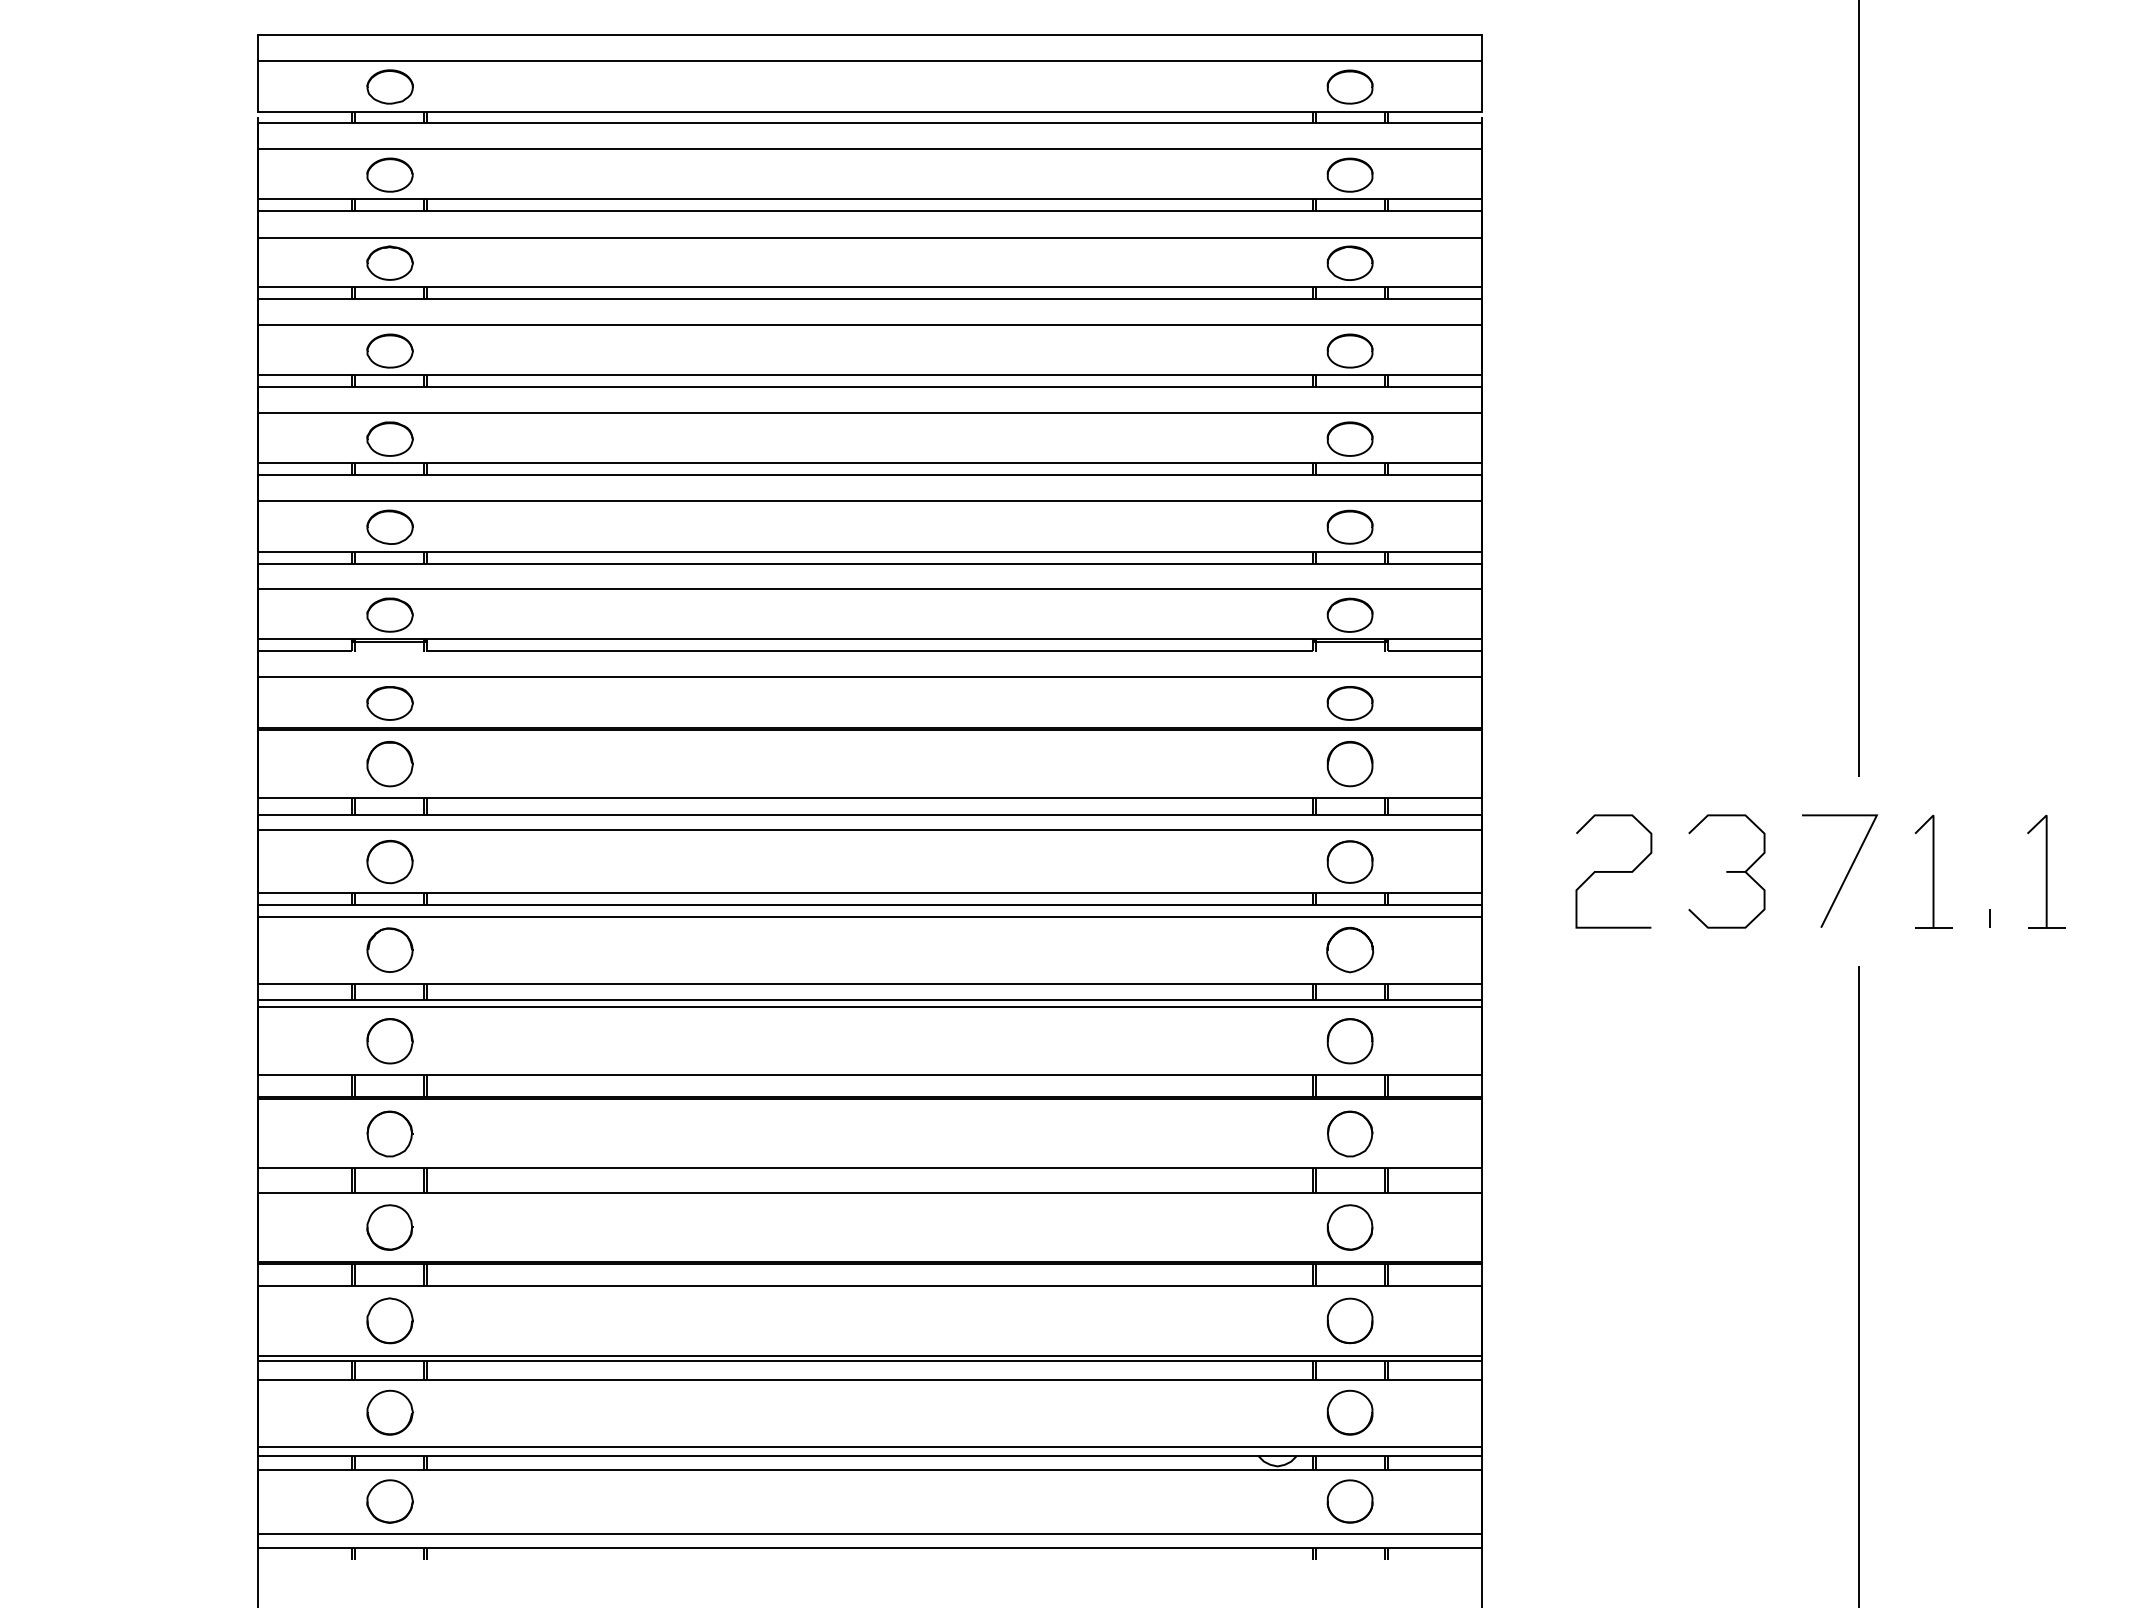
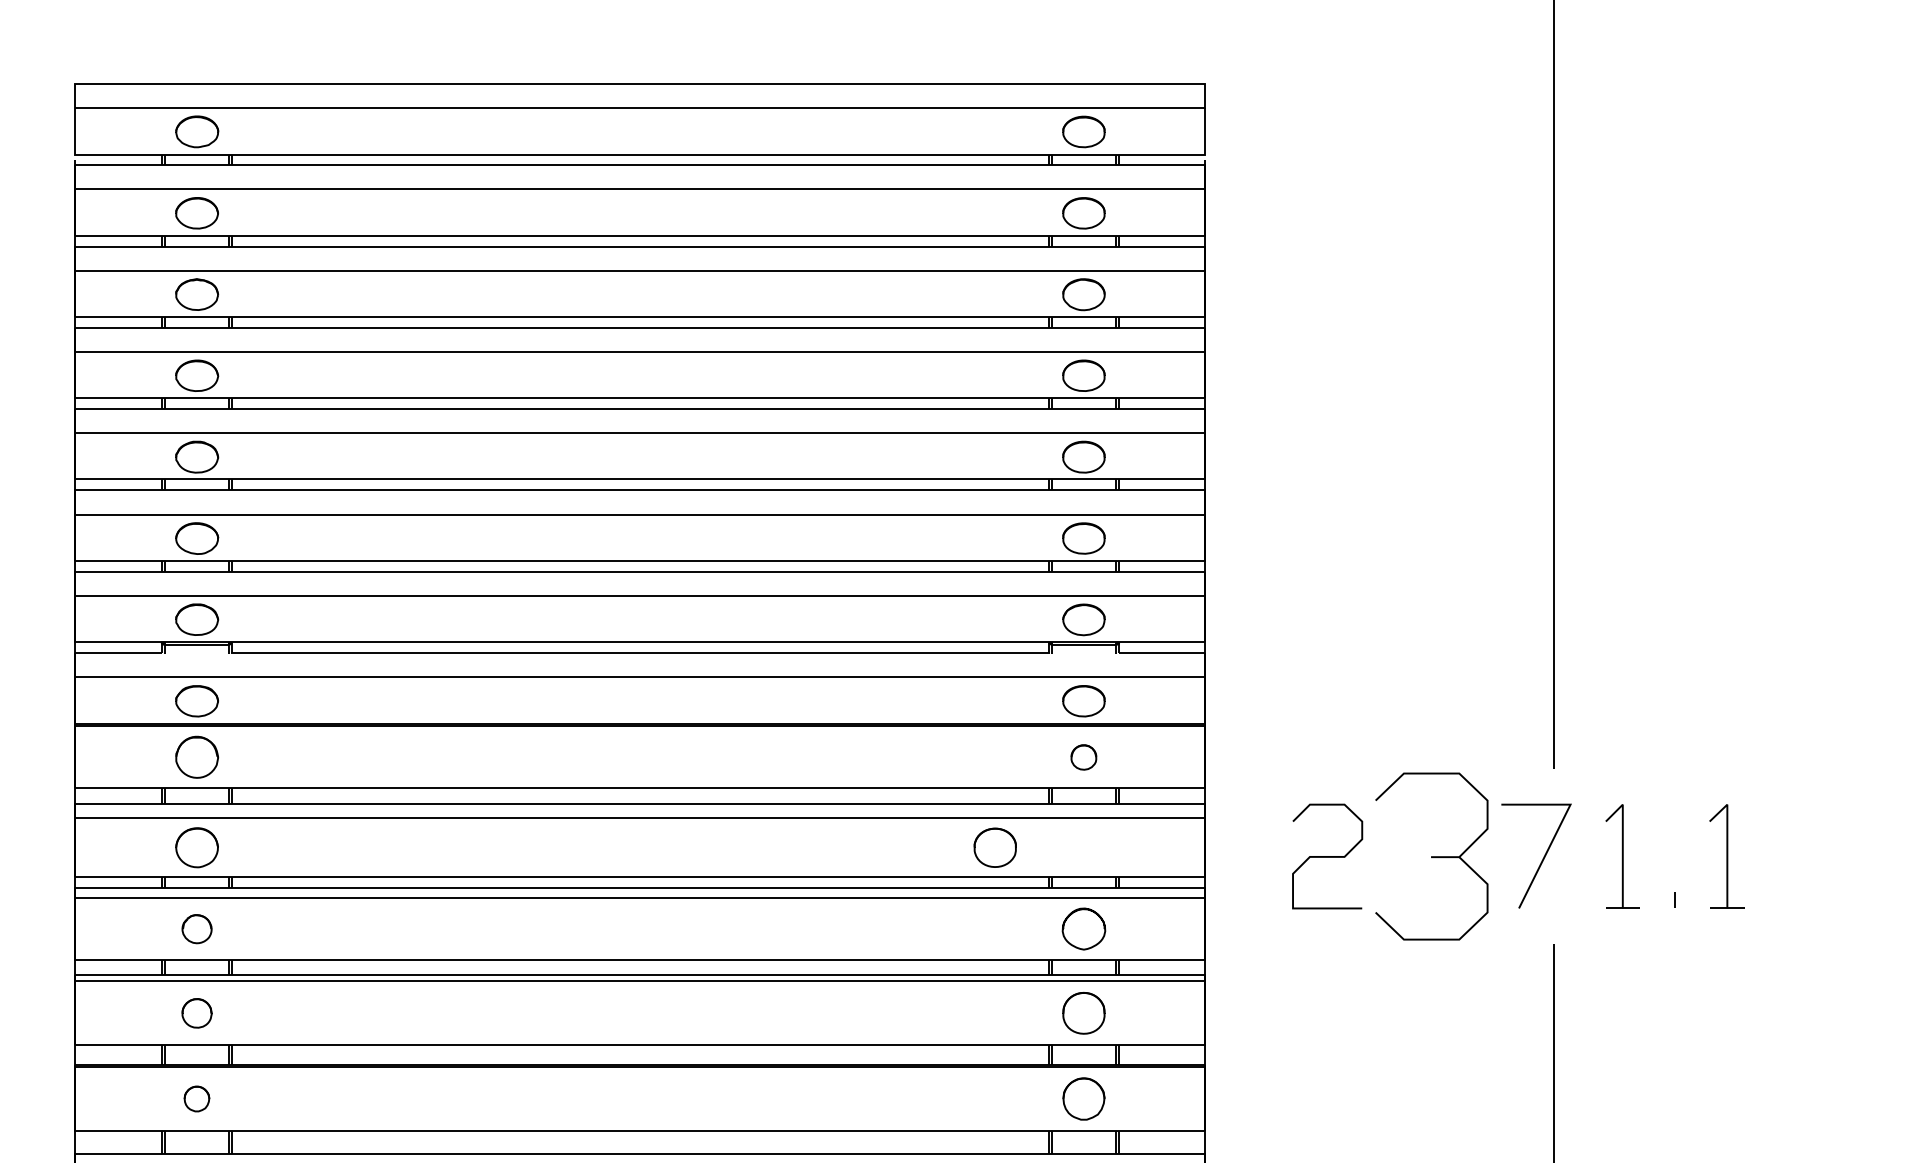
part: (1349, 764) -> (1083, 757), size x0.6
part: (1349, 861) -> (994, 847), moved
part: (1726, 871) -> (1431, 856), size x1.6
part: (389, 949) -> (196, 928), size x0.7
part: (389, 1041) -> (196, 1013), size x0.7
part: (389, 1133) -> (196, 1098), size x0.6

